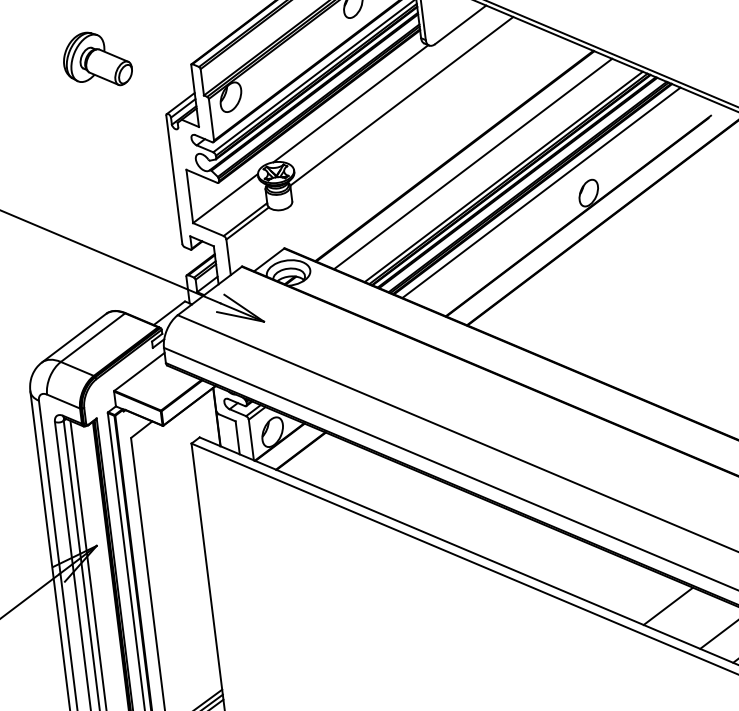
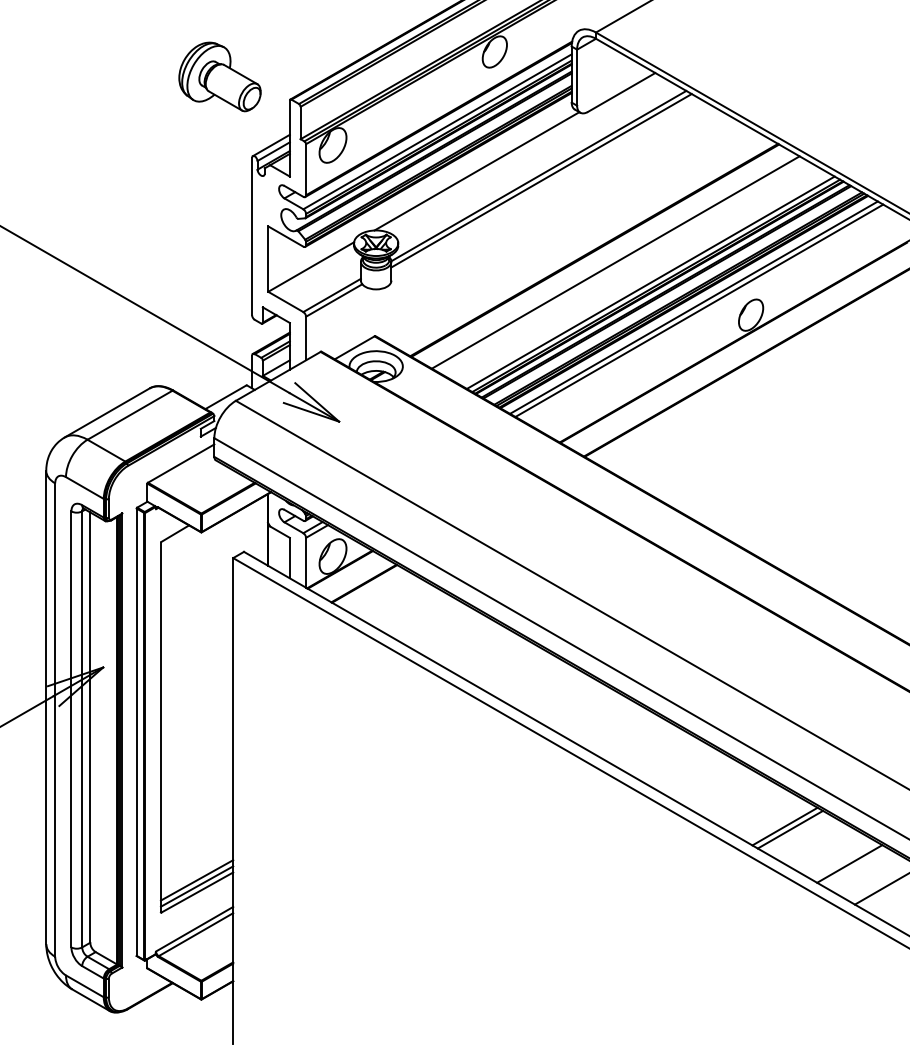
part: (96, 59) -> (219, 76), moved
line: (404, 104) -> (541, 180), added
line: (546, 194) -> (699, 310), added
line: (673, 608) -> (790, 829), added

